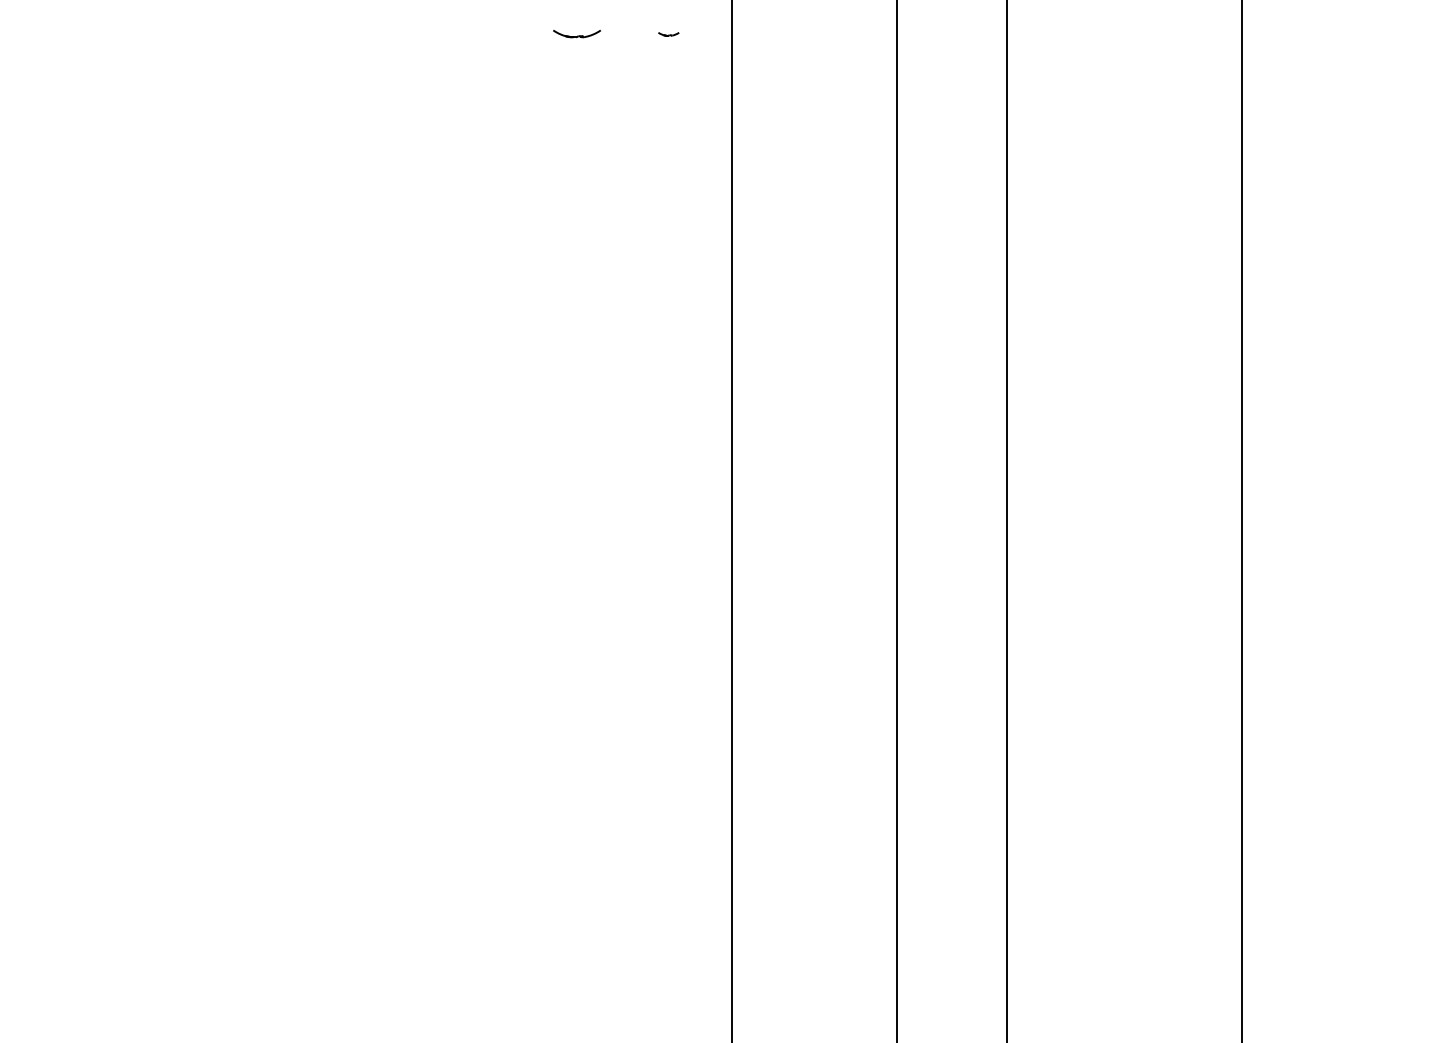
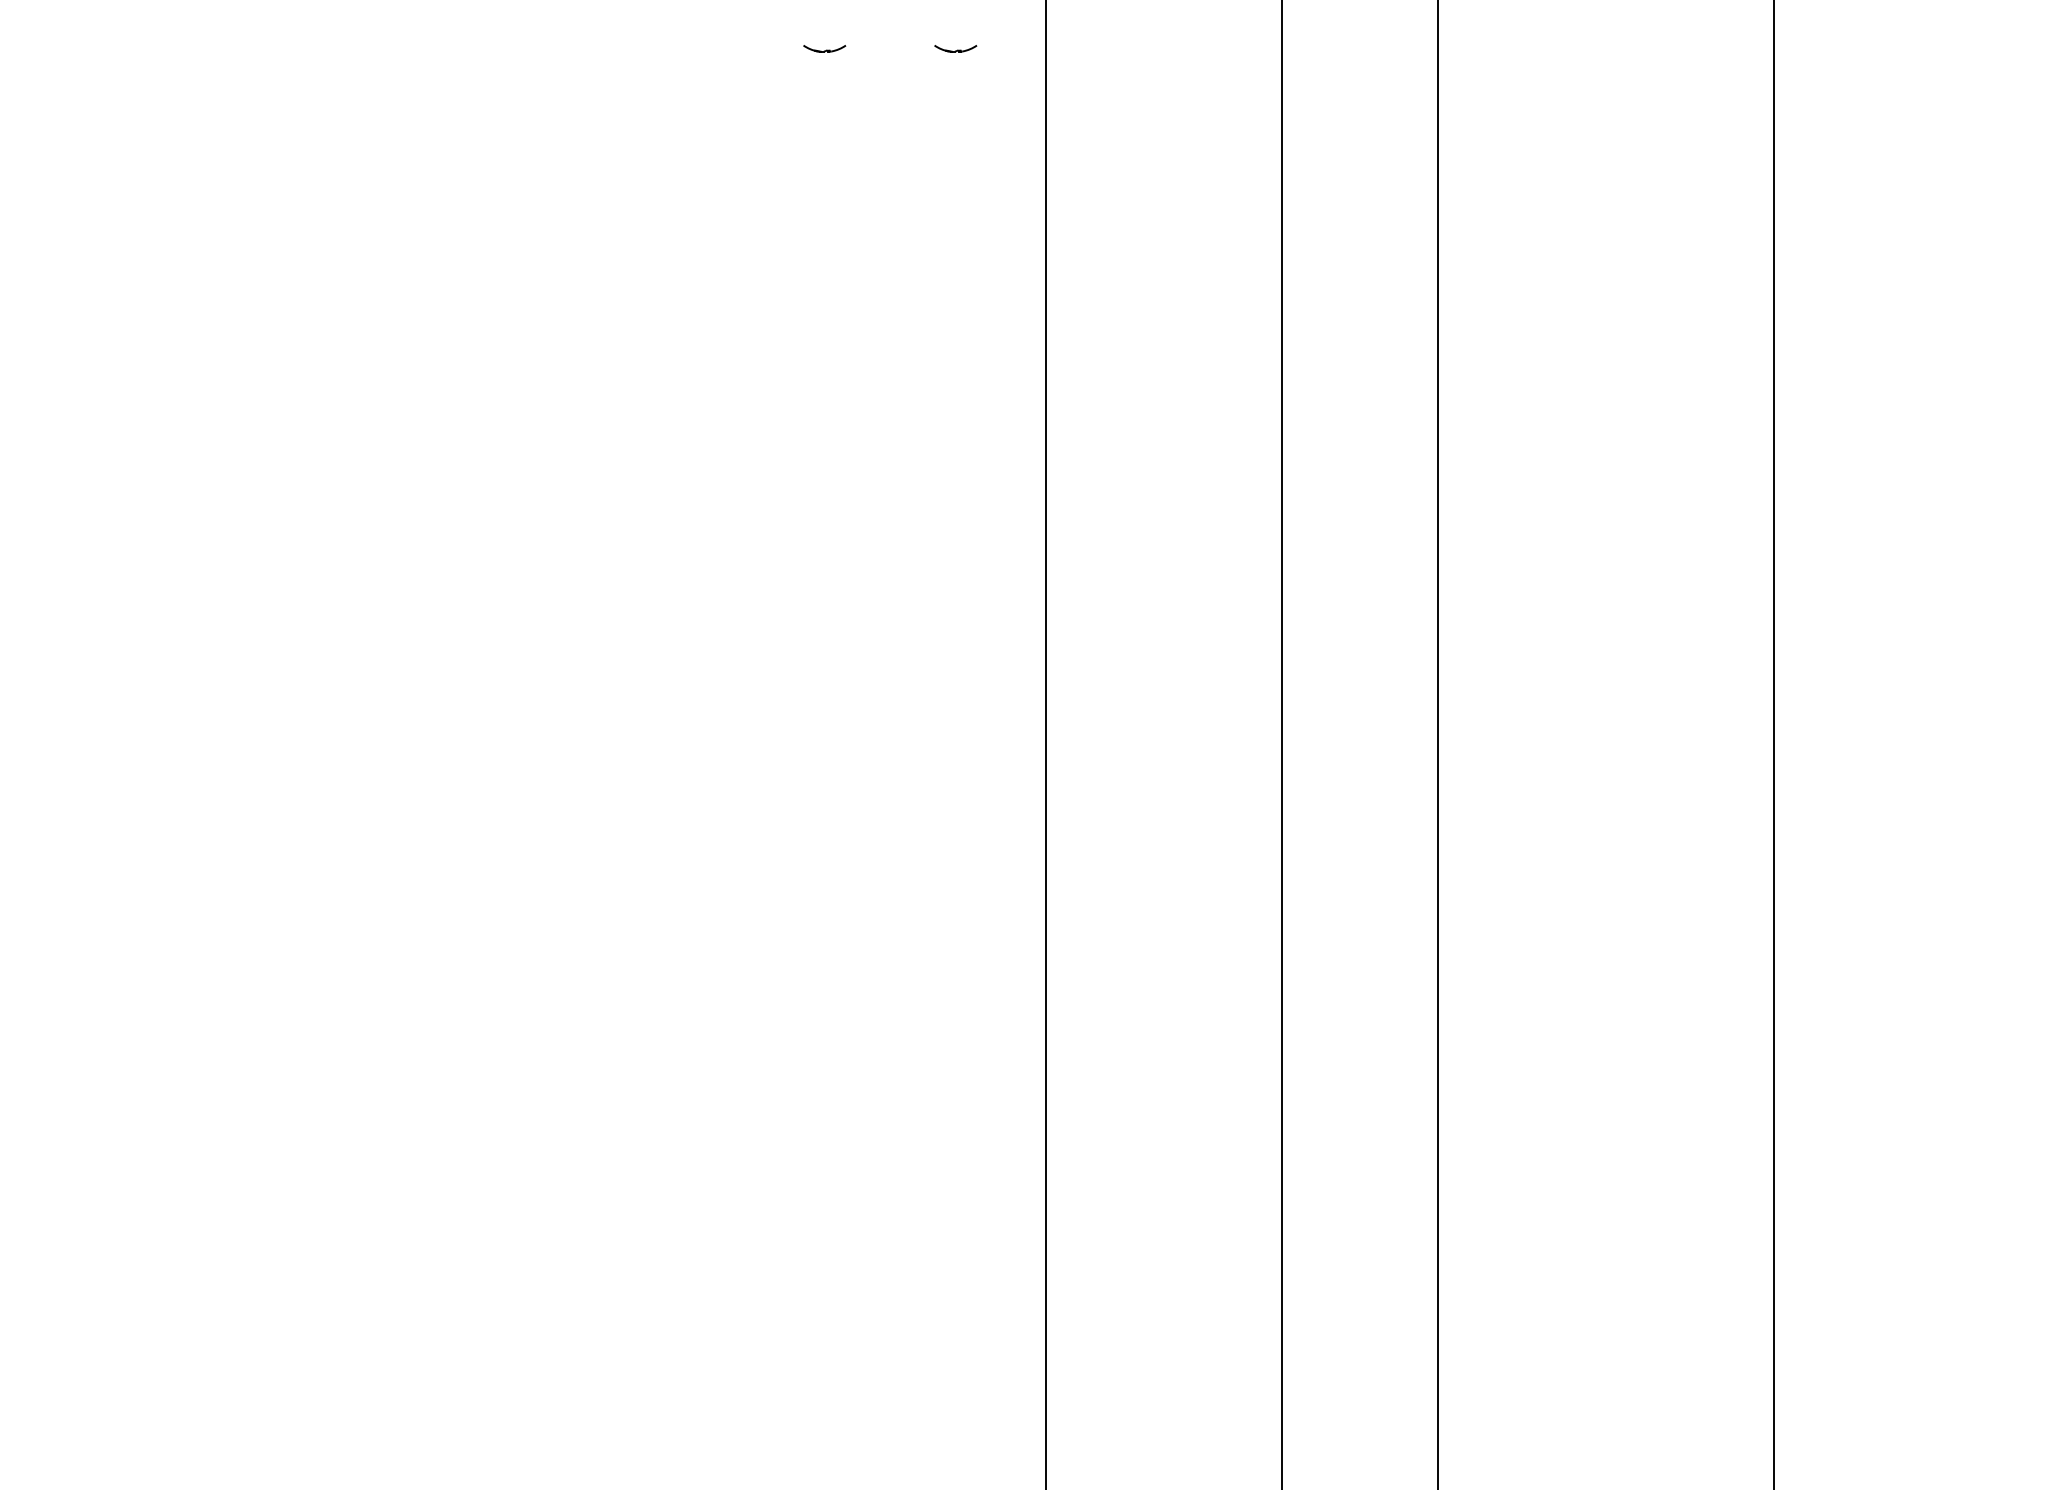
part: (577, 34) -> (825, 49), size x0.62
part: (668, 34) -> (955, 49), size x1.43

